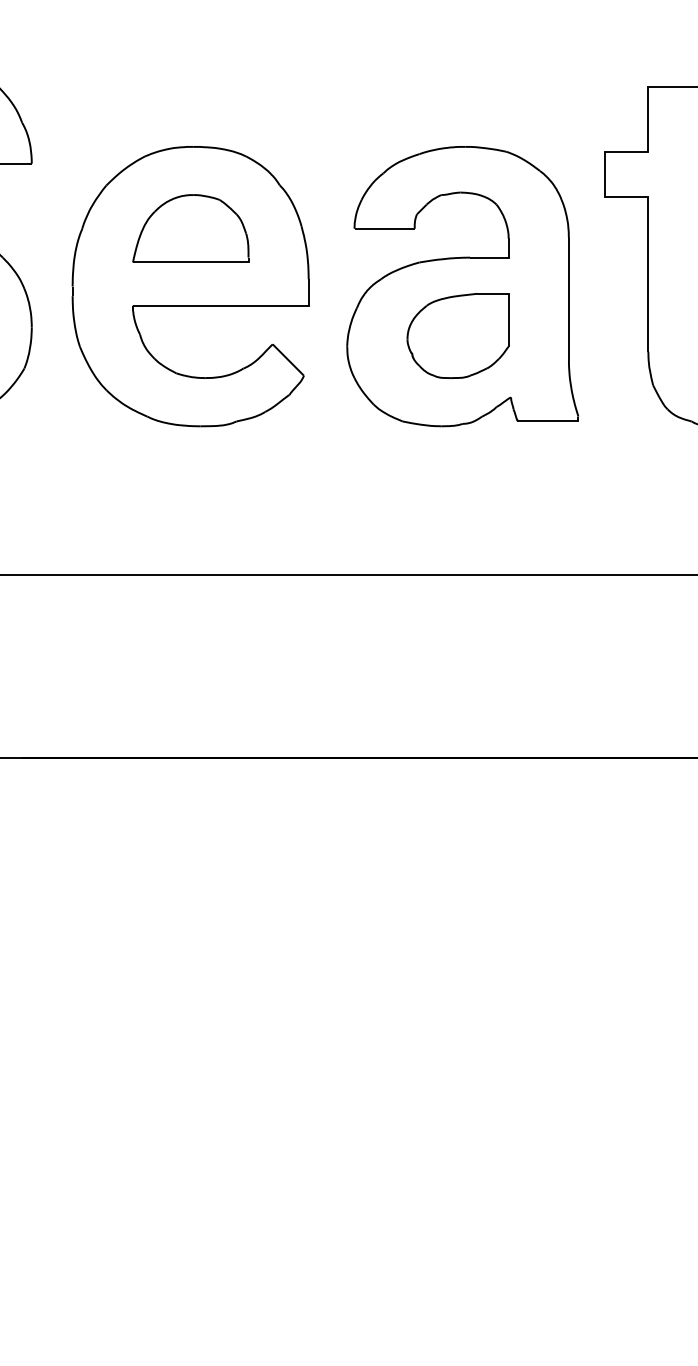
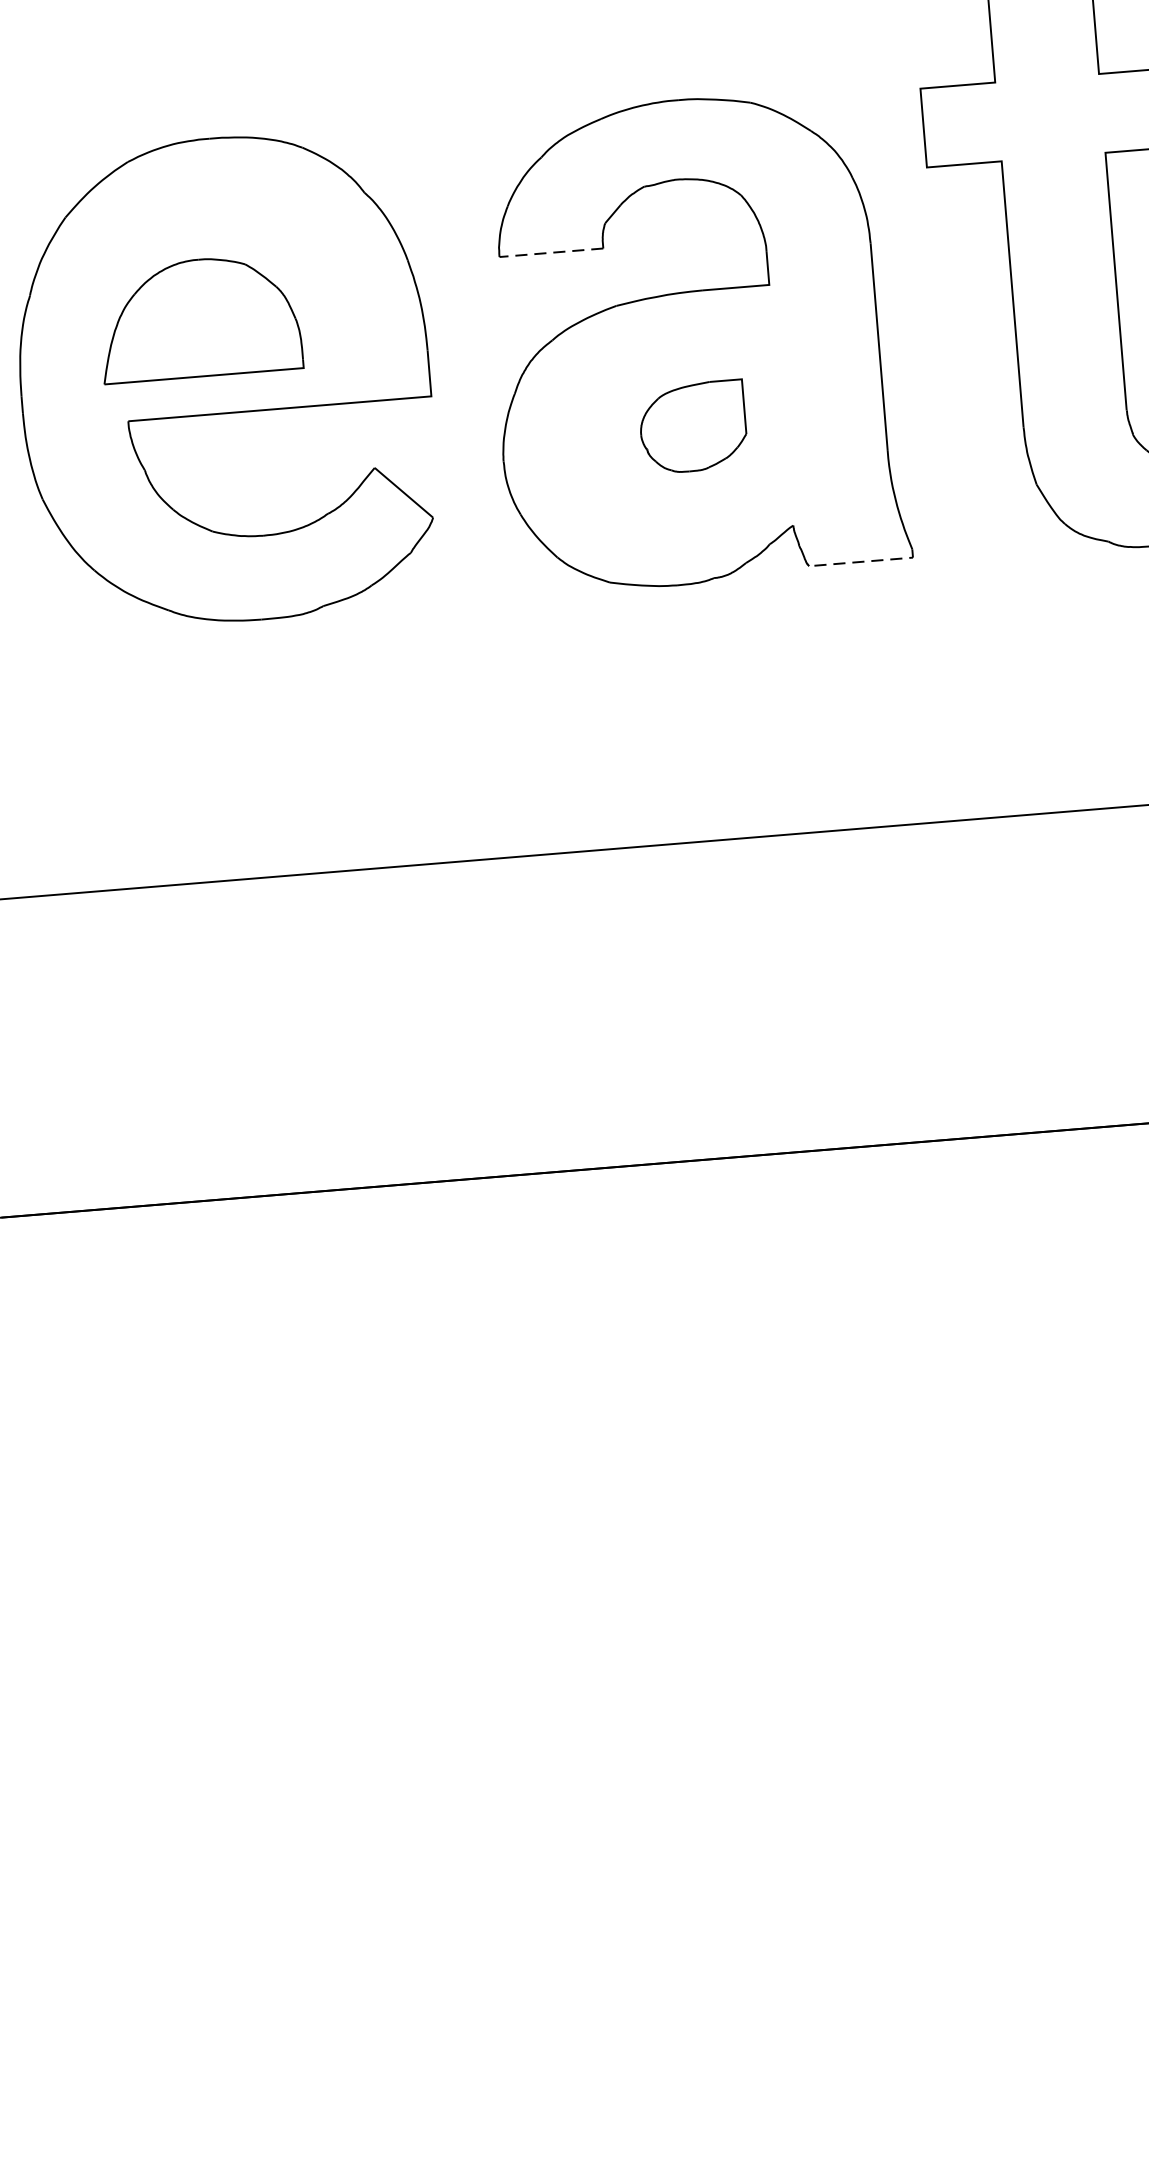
part: (190, 228) -> (198, 317), moved
line: (384, 228) -> (551, 252), solid -> dashed
part: (457, 335) -> (692, 426), size x0.6
line: (550, 421) -> (864, 561), solid -> dashed

